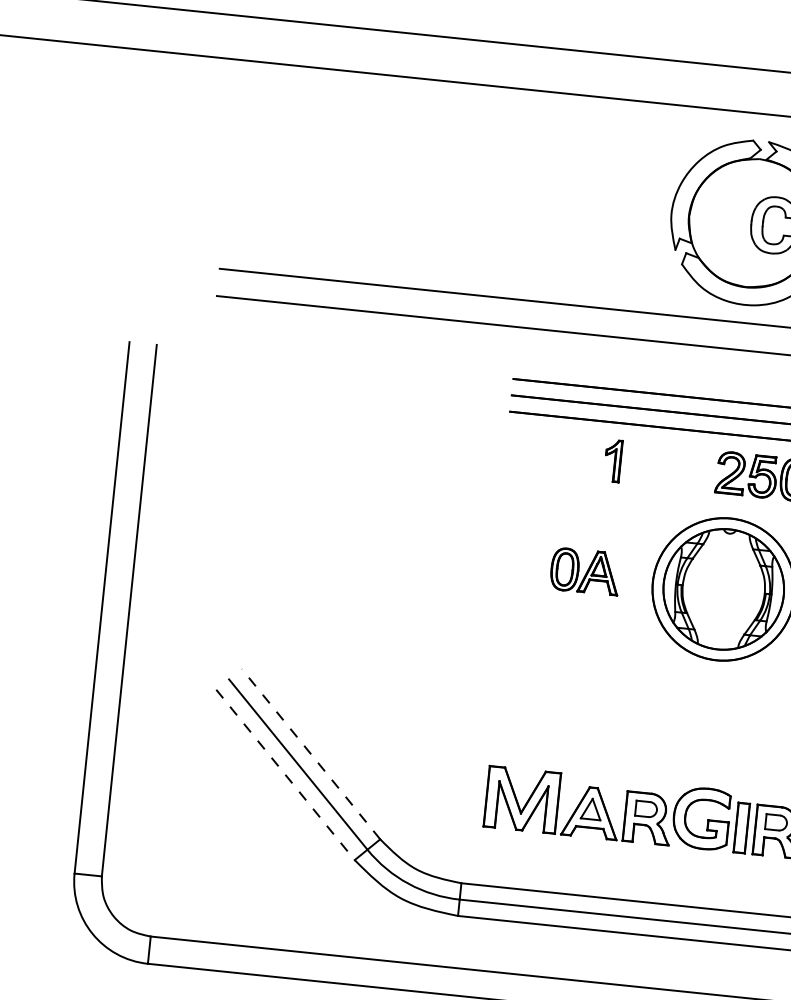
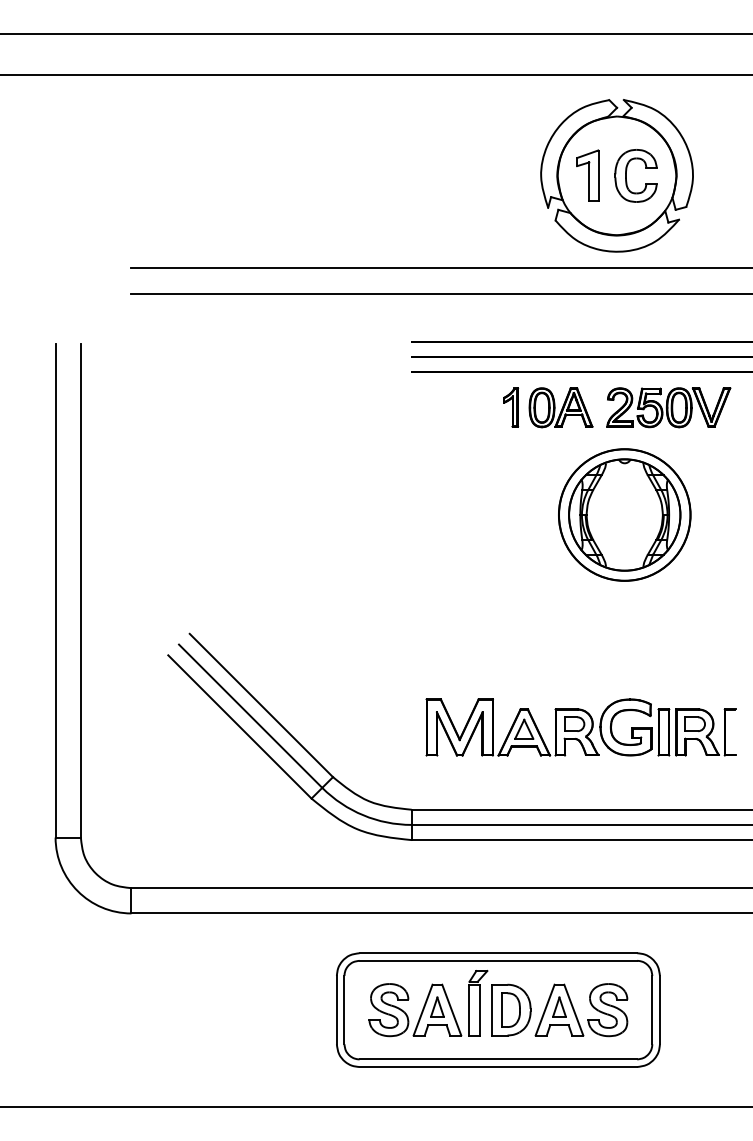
part: (721, 219) -> (587, 175), added
part: (584, 571) -> (560, 407), moved
line: (311, 754) -> (261, 705), dashed -> solid
line: (286, 775) -> (240, 727), dashed -> solid

